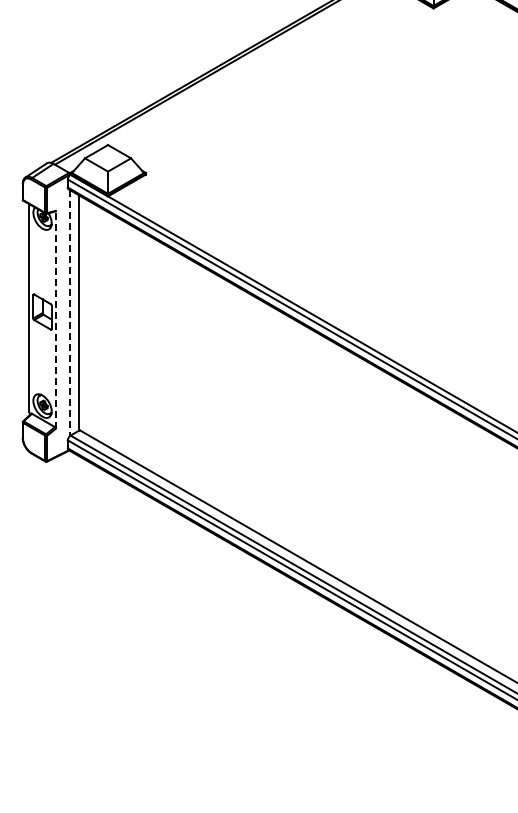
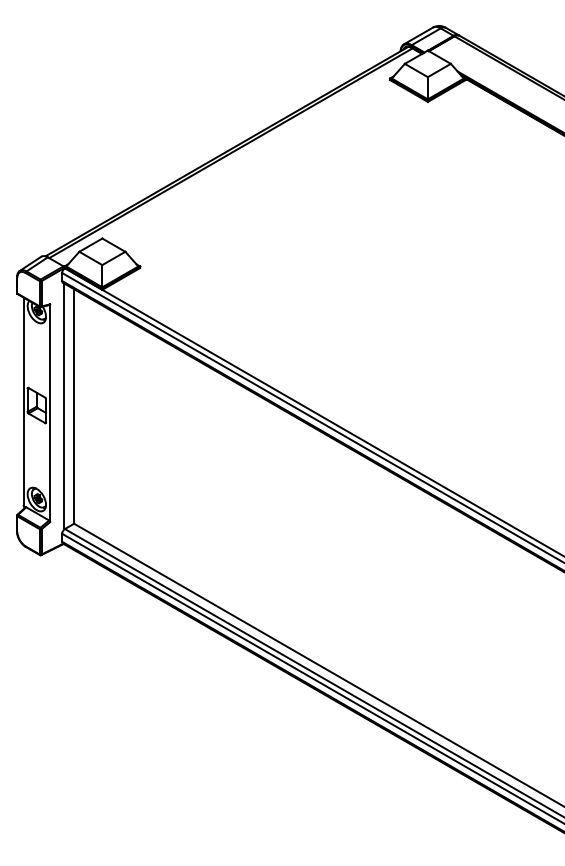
line: (70, 313) -> (64, 406), dashed -> solid
line: (56, 320) -> (50, 413), dashed -> solid

